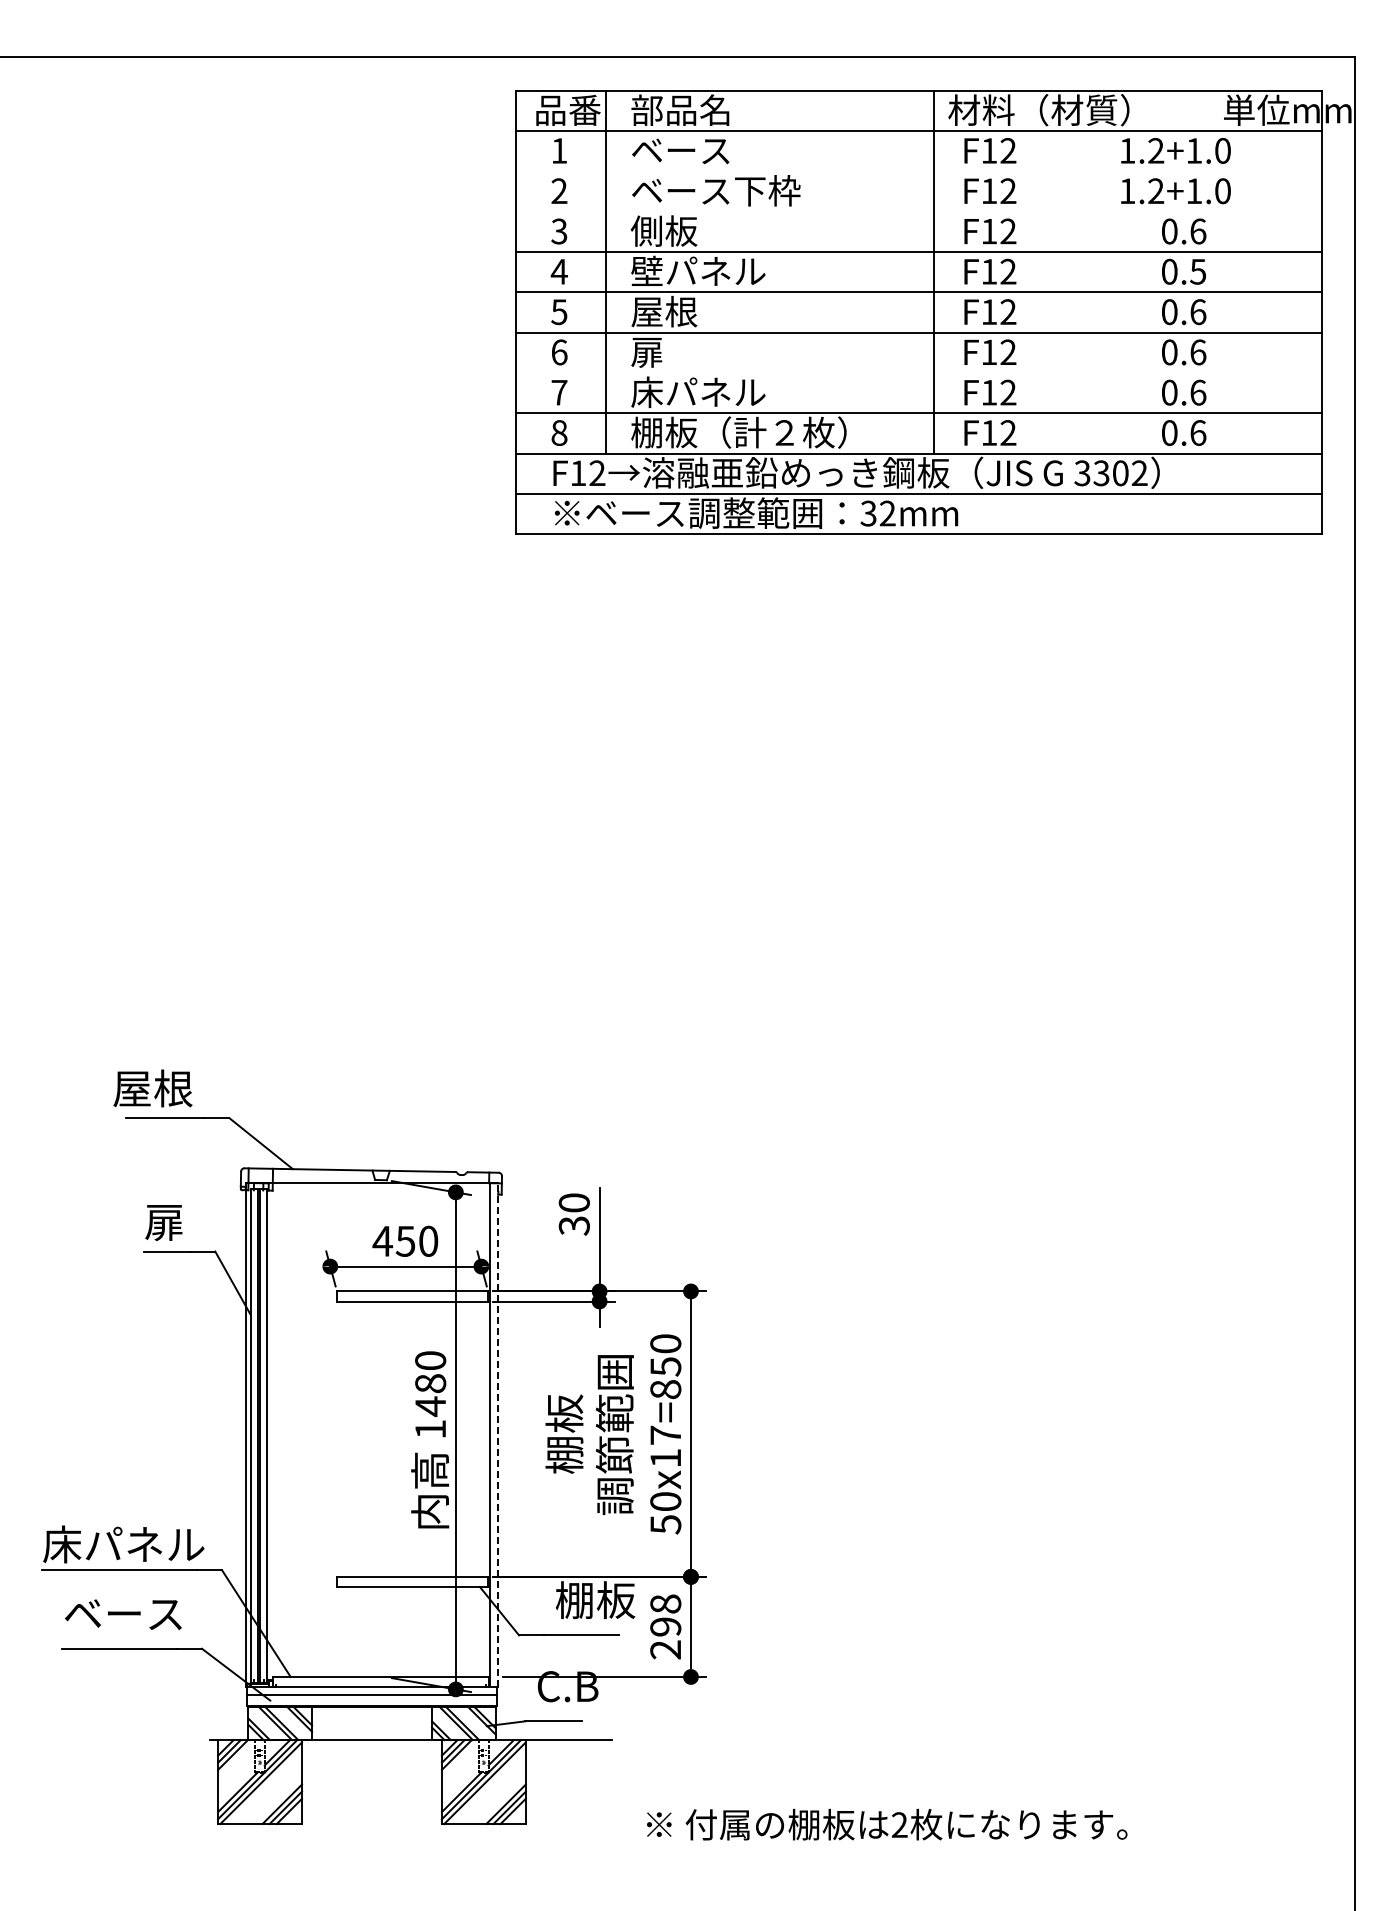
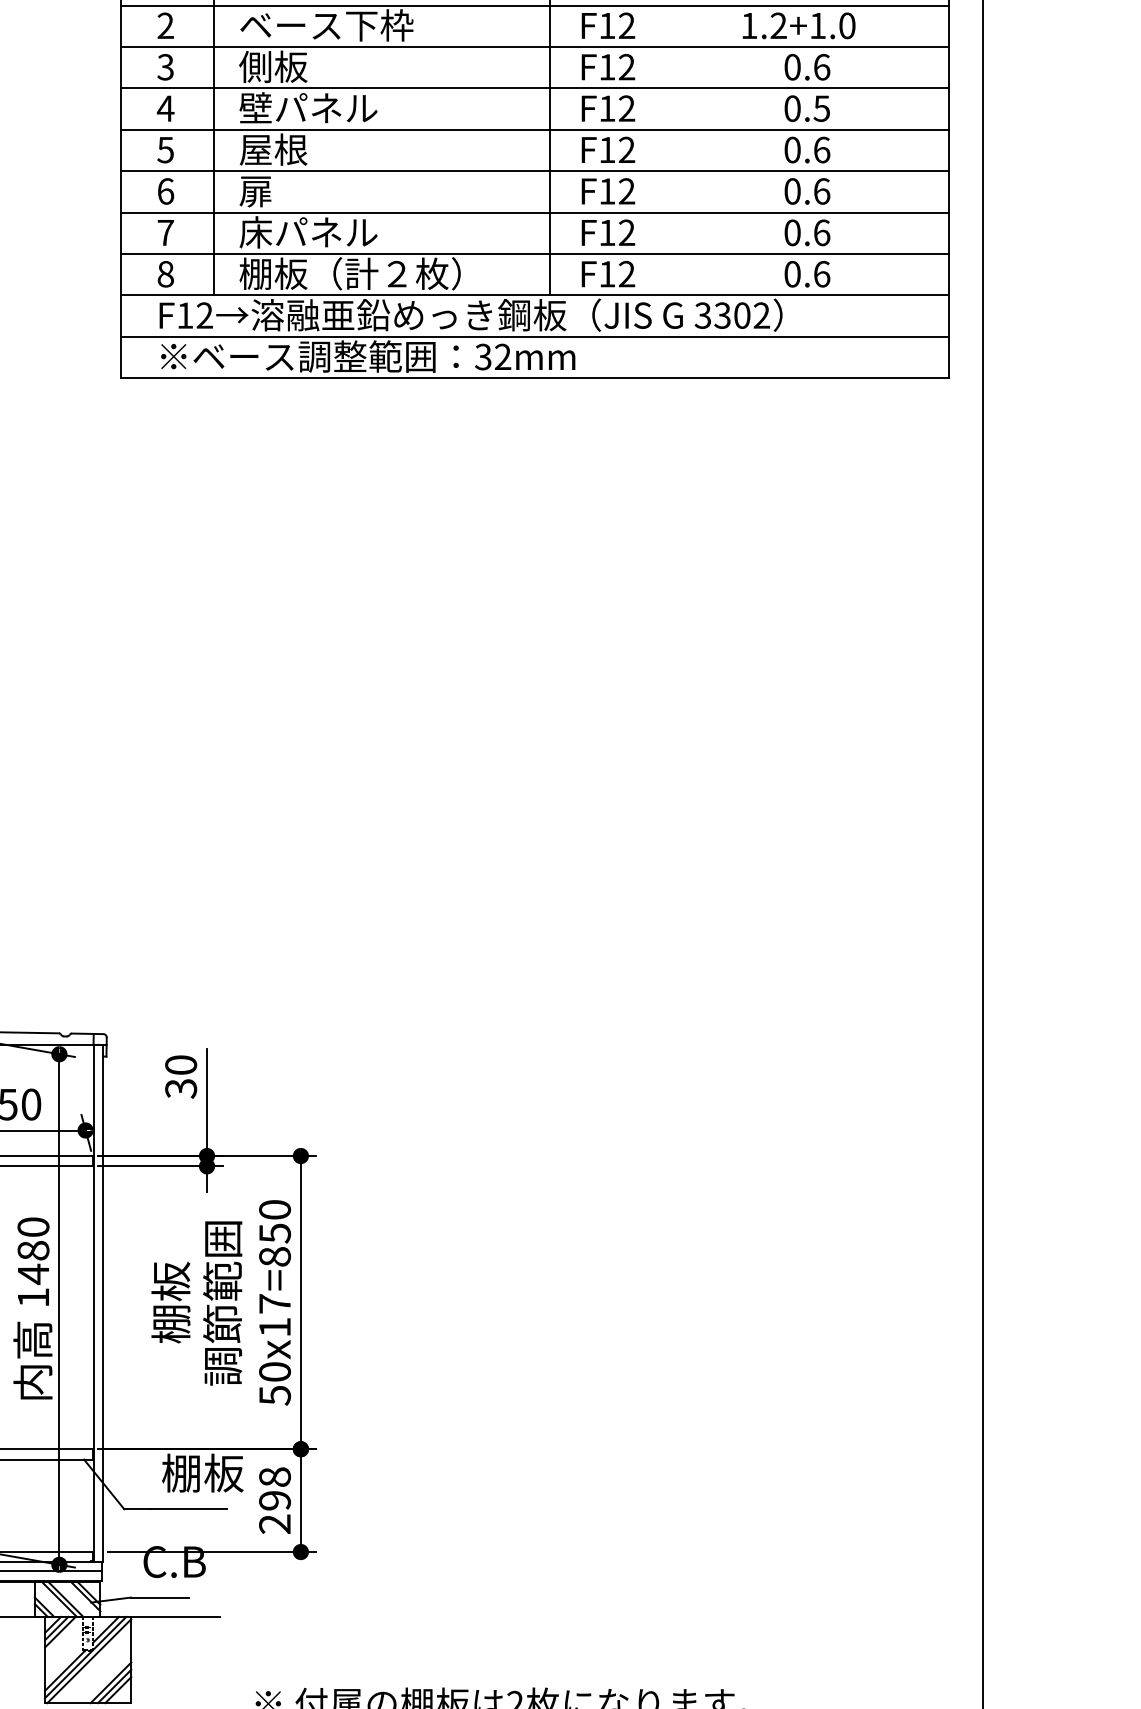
line: (918, 171) -> (534, 5), added
line: (918, 211) -> (534, 46), added
line: (918, 373) -> (534, 213), added
line: (497, 1435) -> (102, 1304), dashed -> solid

